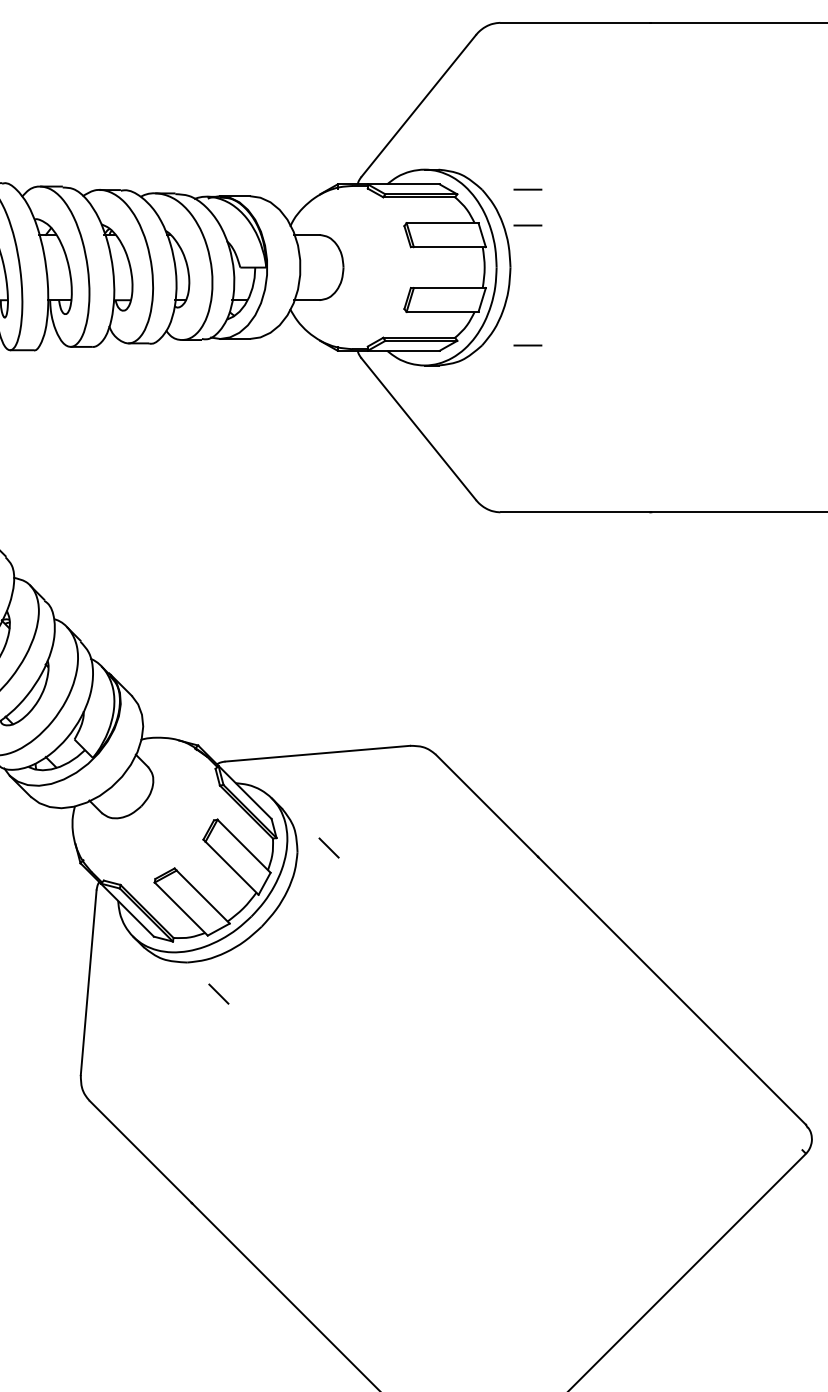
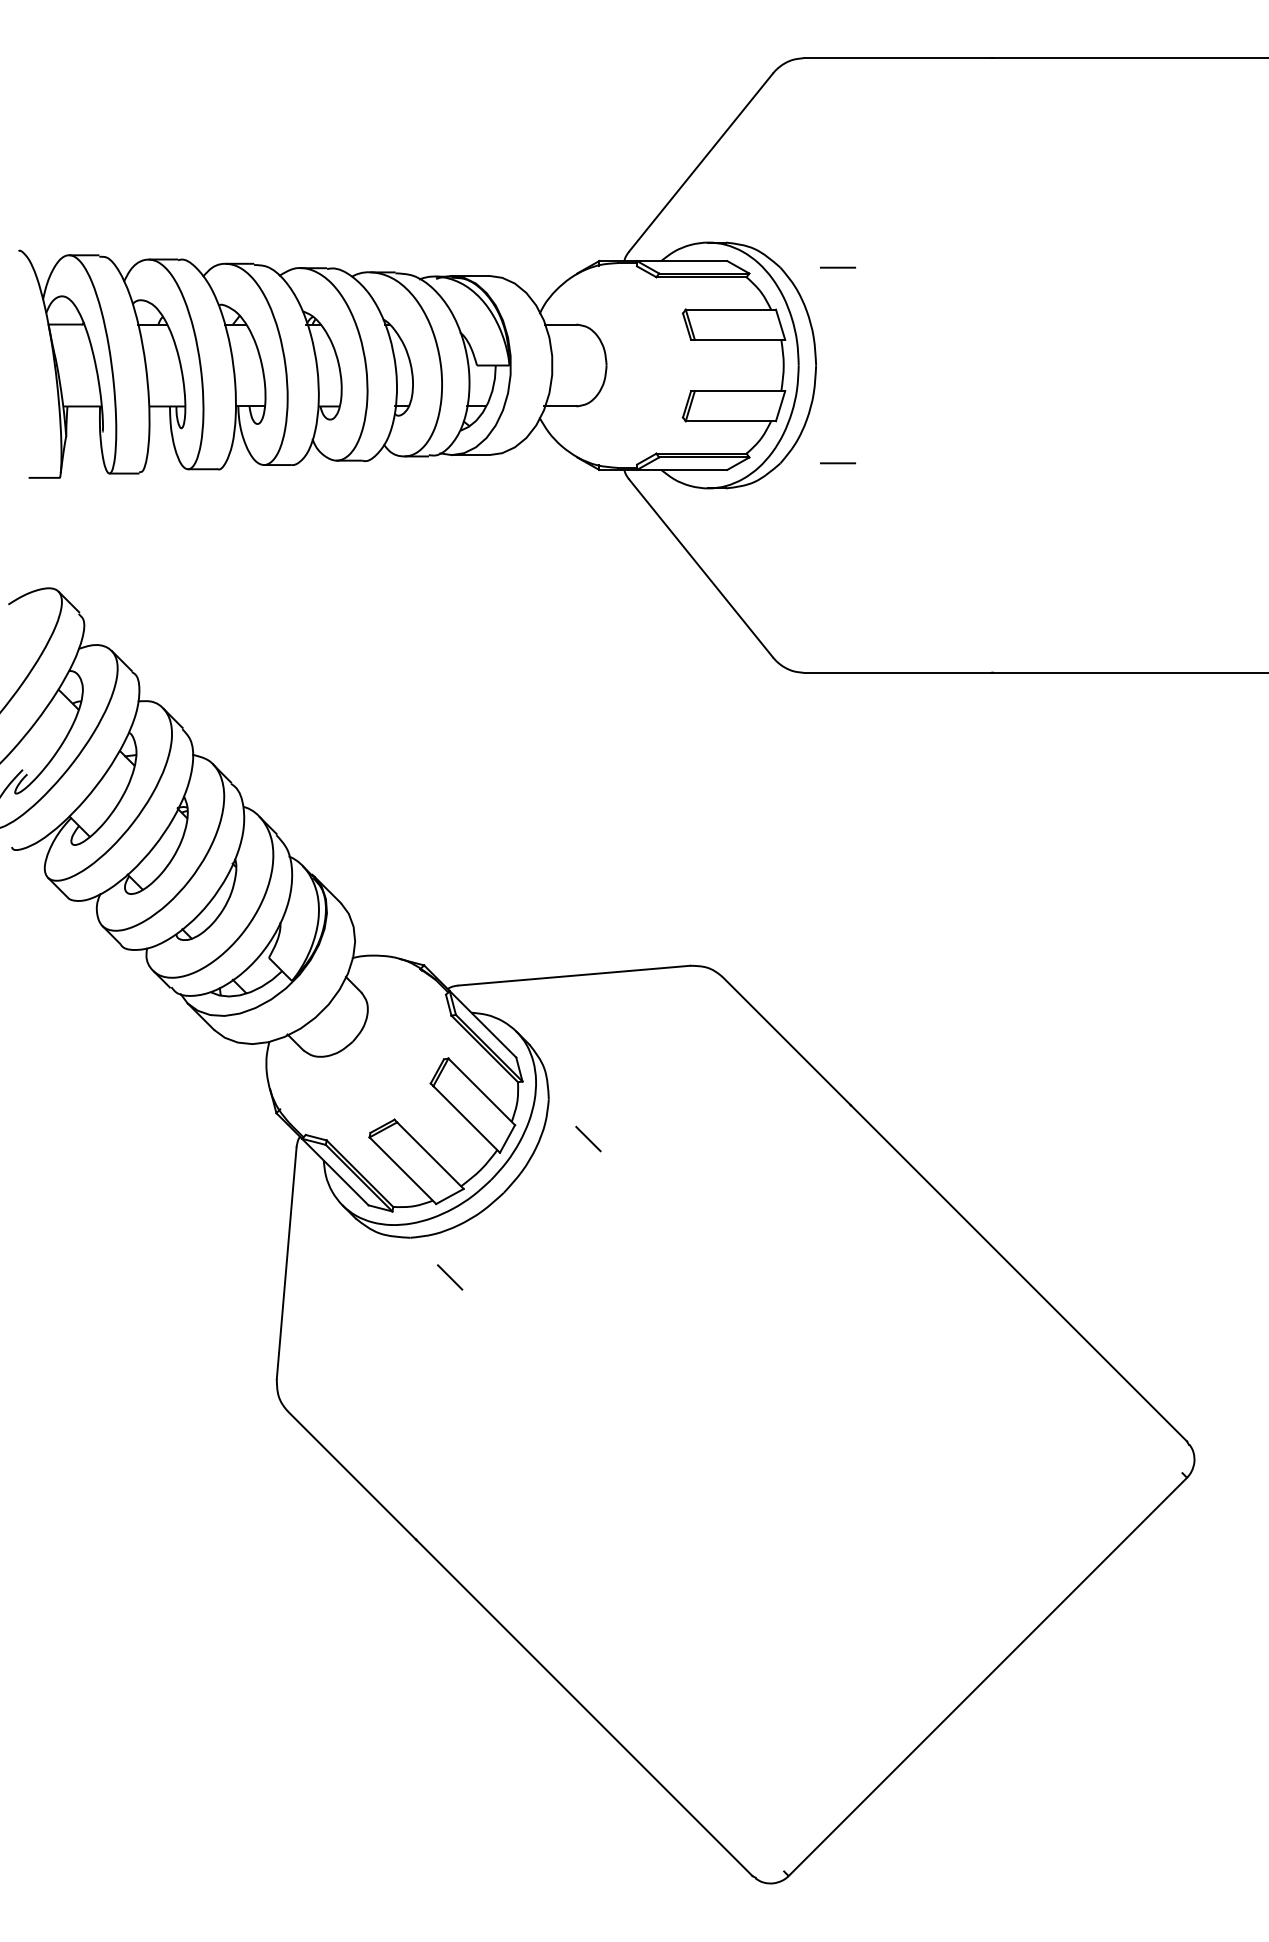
line: (527, 225) -> (837, 312), removed
line: (329, 847) -> (588, 1138), moved

